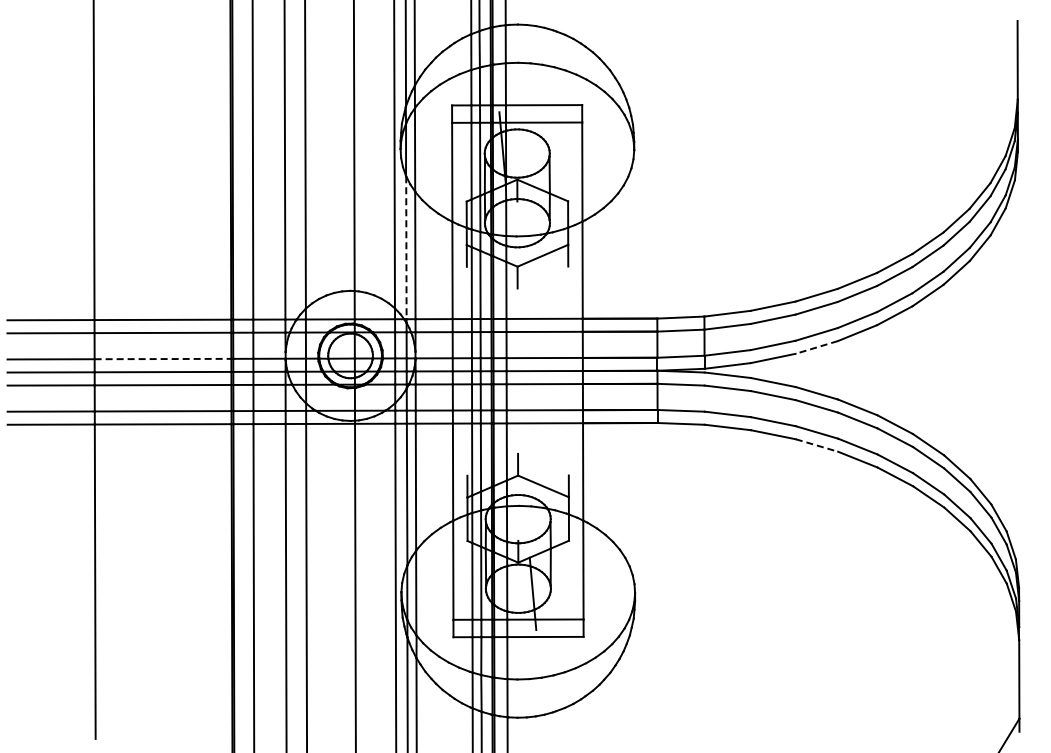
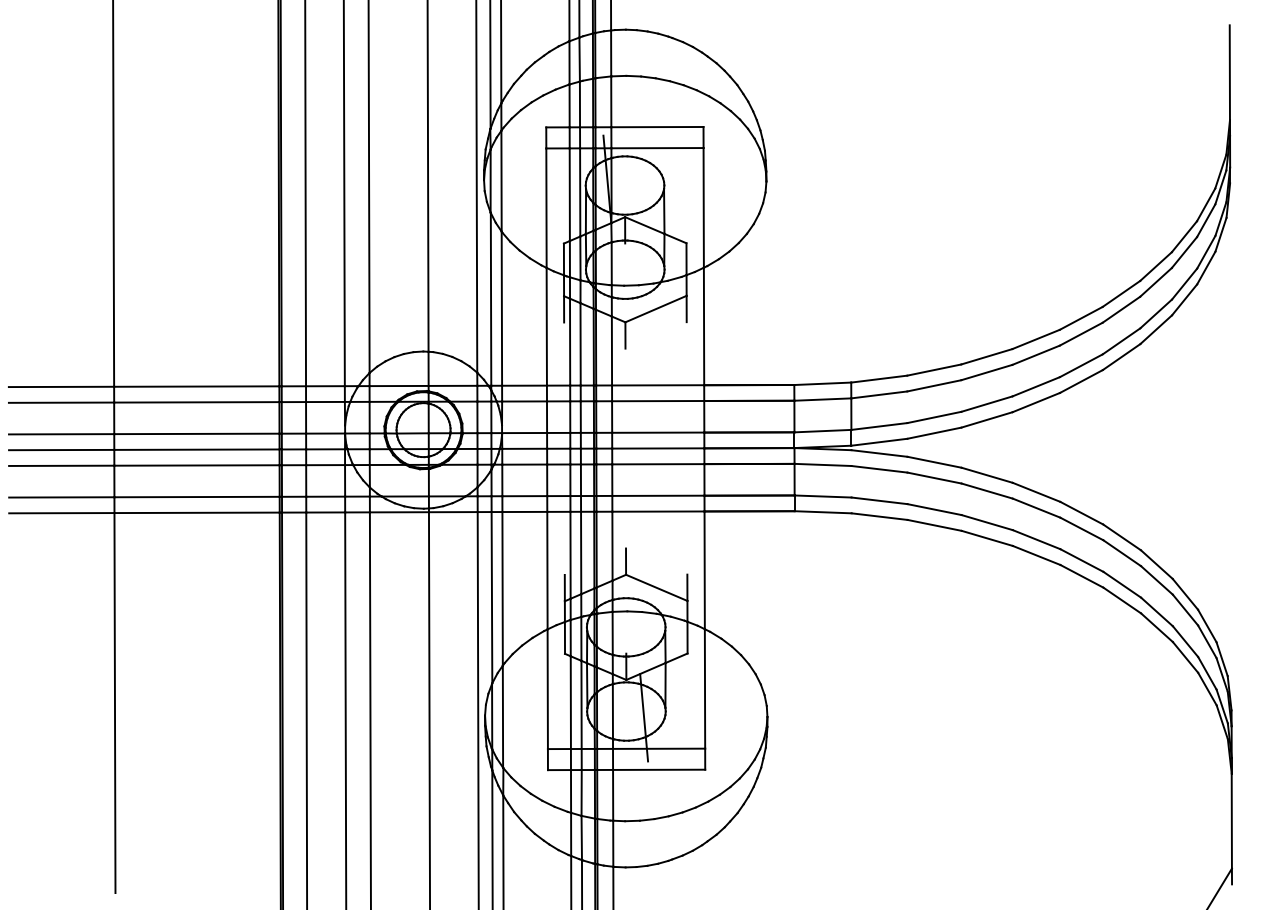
line: (406, 248) -> (491, 300), dashed -> solid
line: (816, 347) -> (986, 419), dashed -> solid
line: (163, 359) -> (197, 434), dashed -> solid
line: (817, 445) -> (987, 538), dashed -> solid

